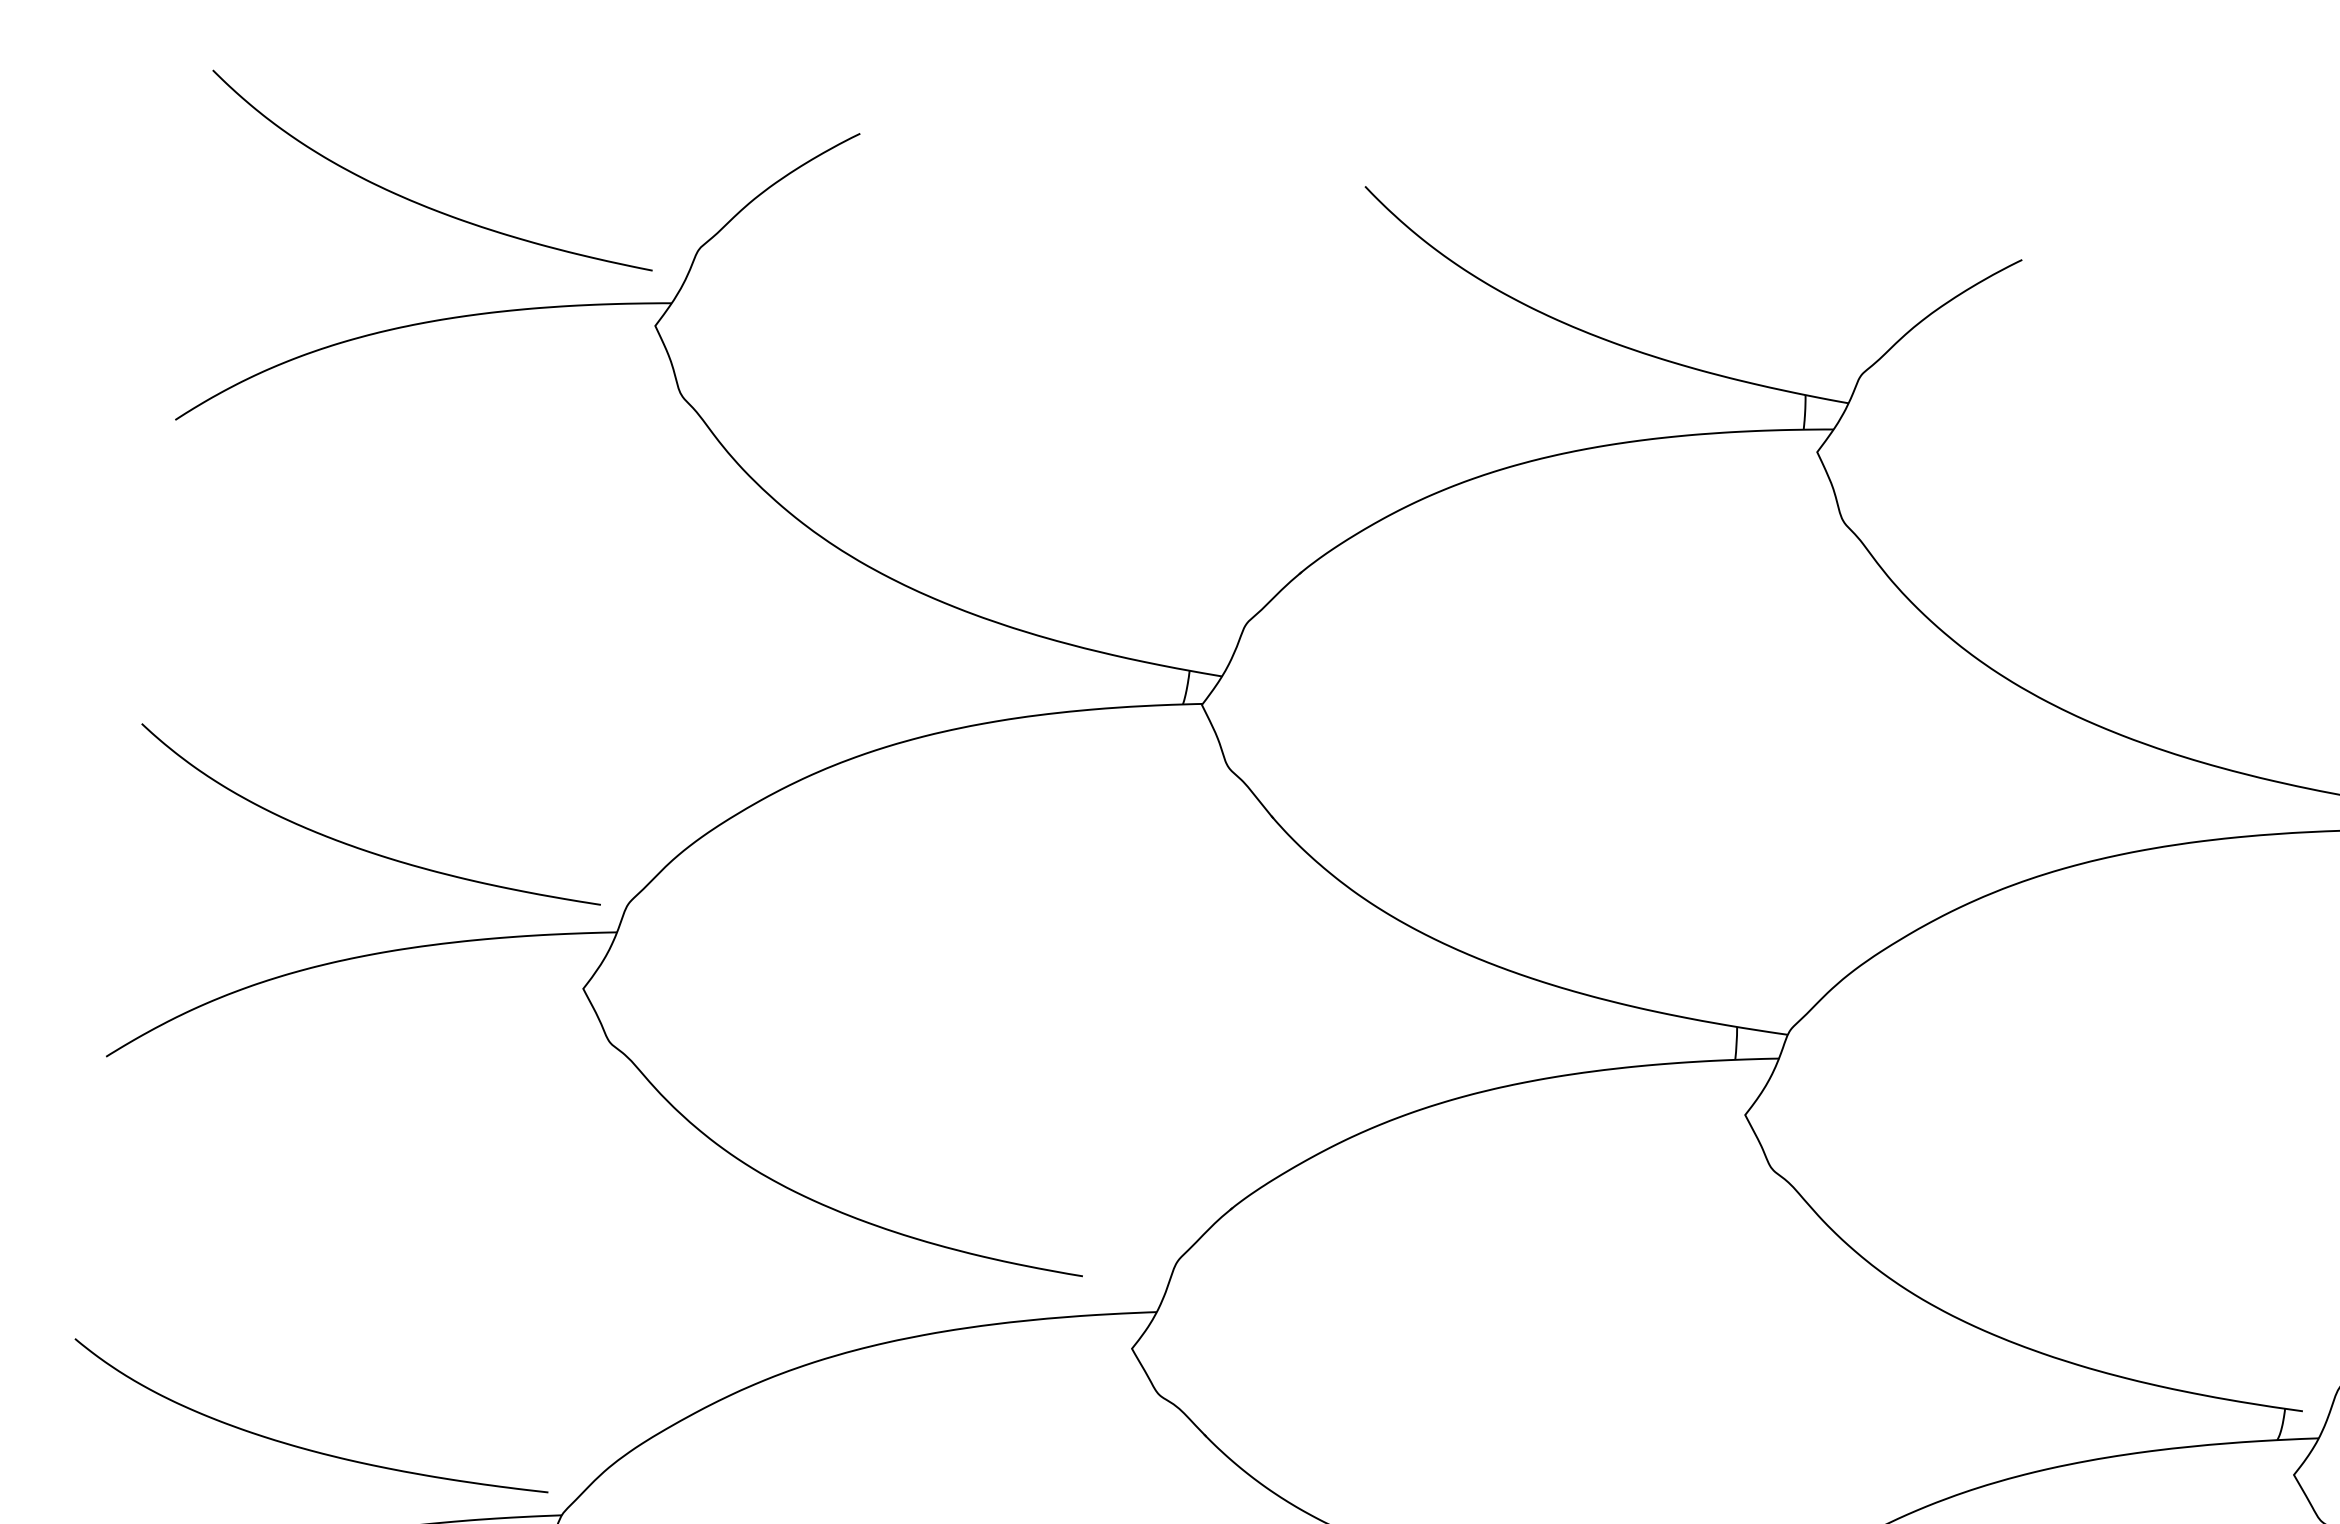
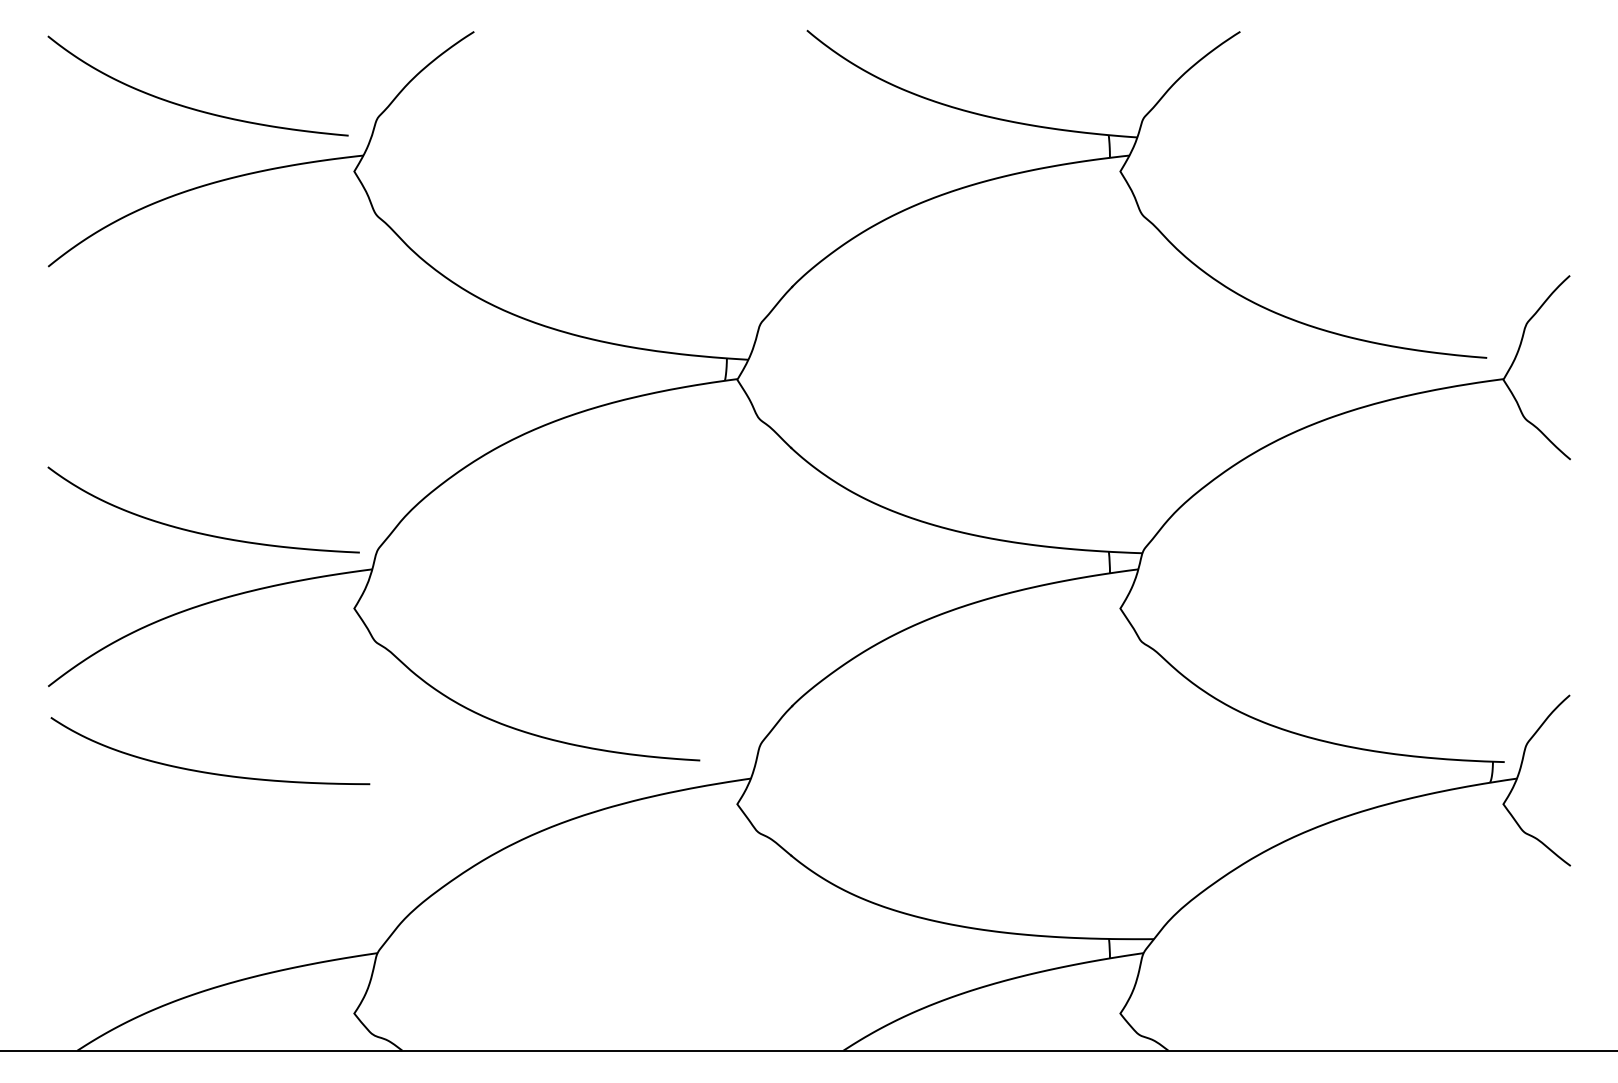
curve: (302, 1446) -> (206, 771), moved

